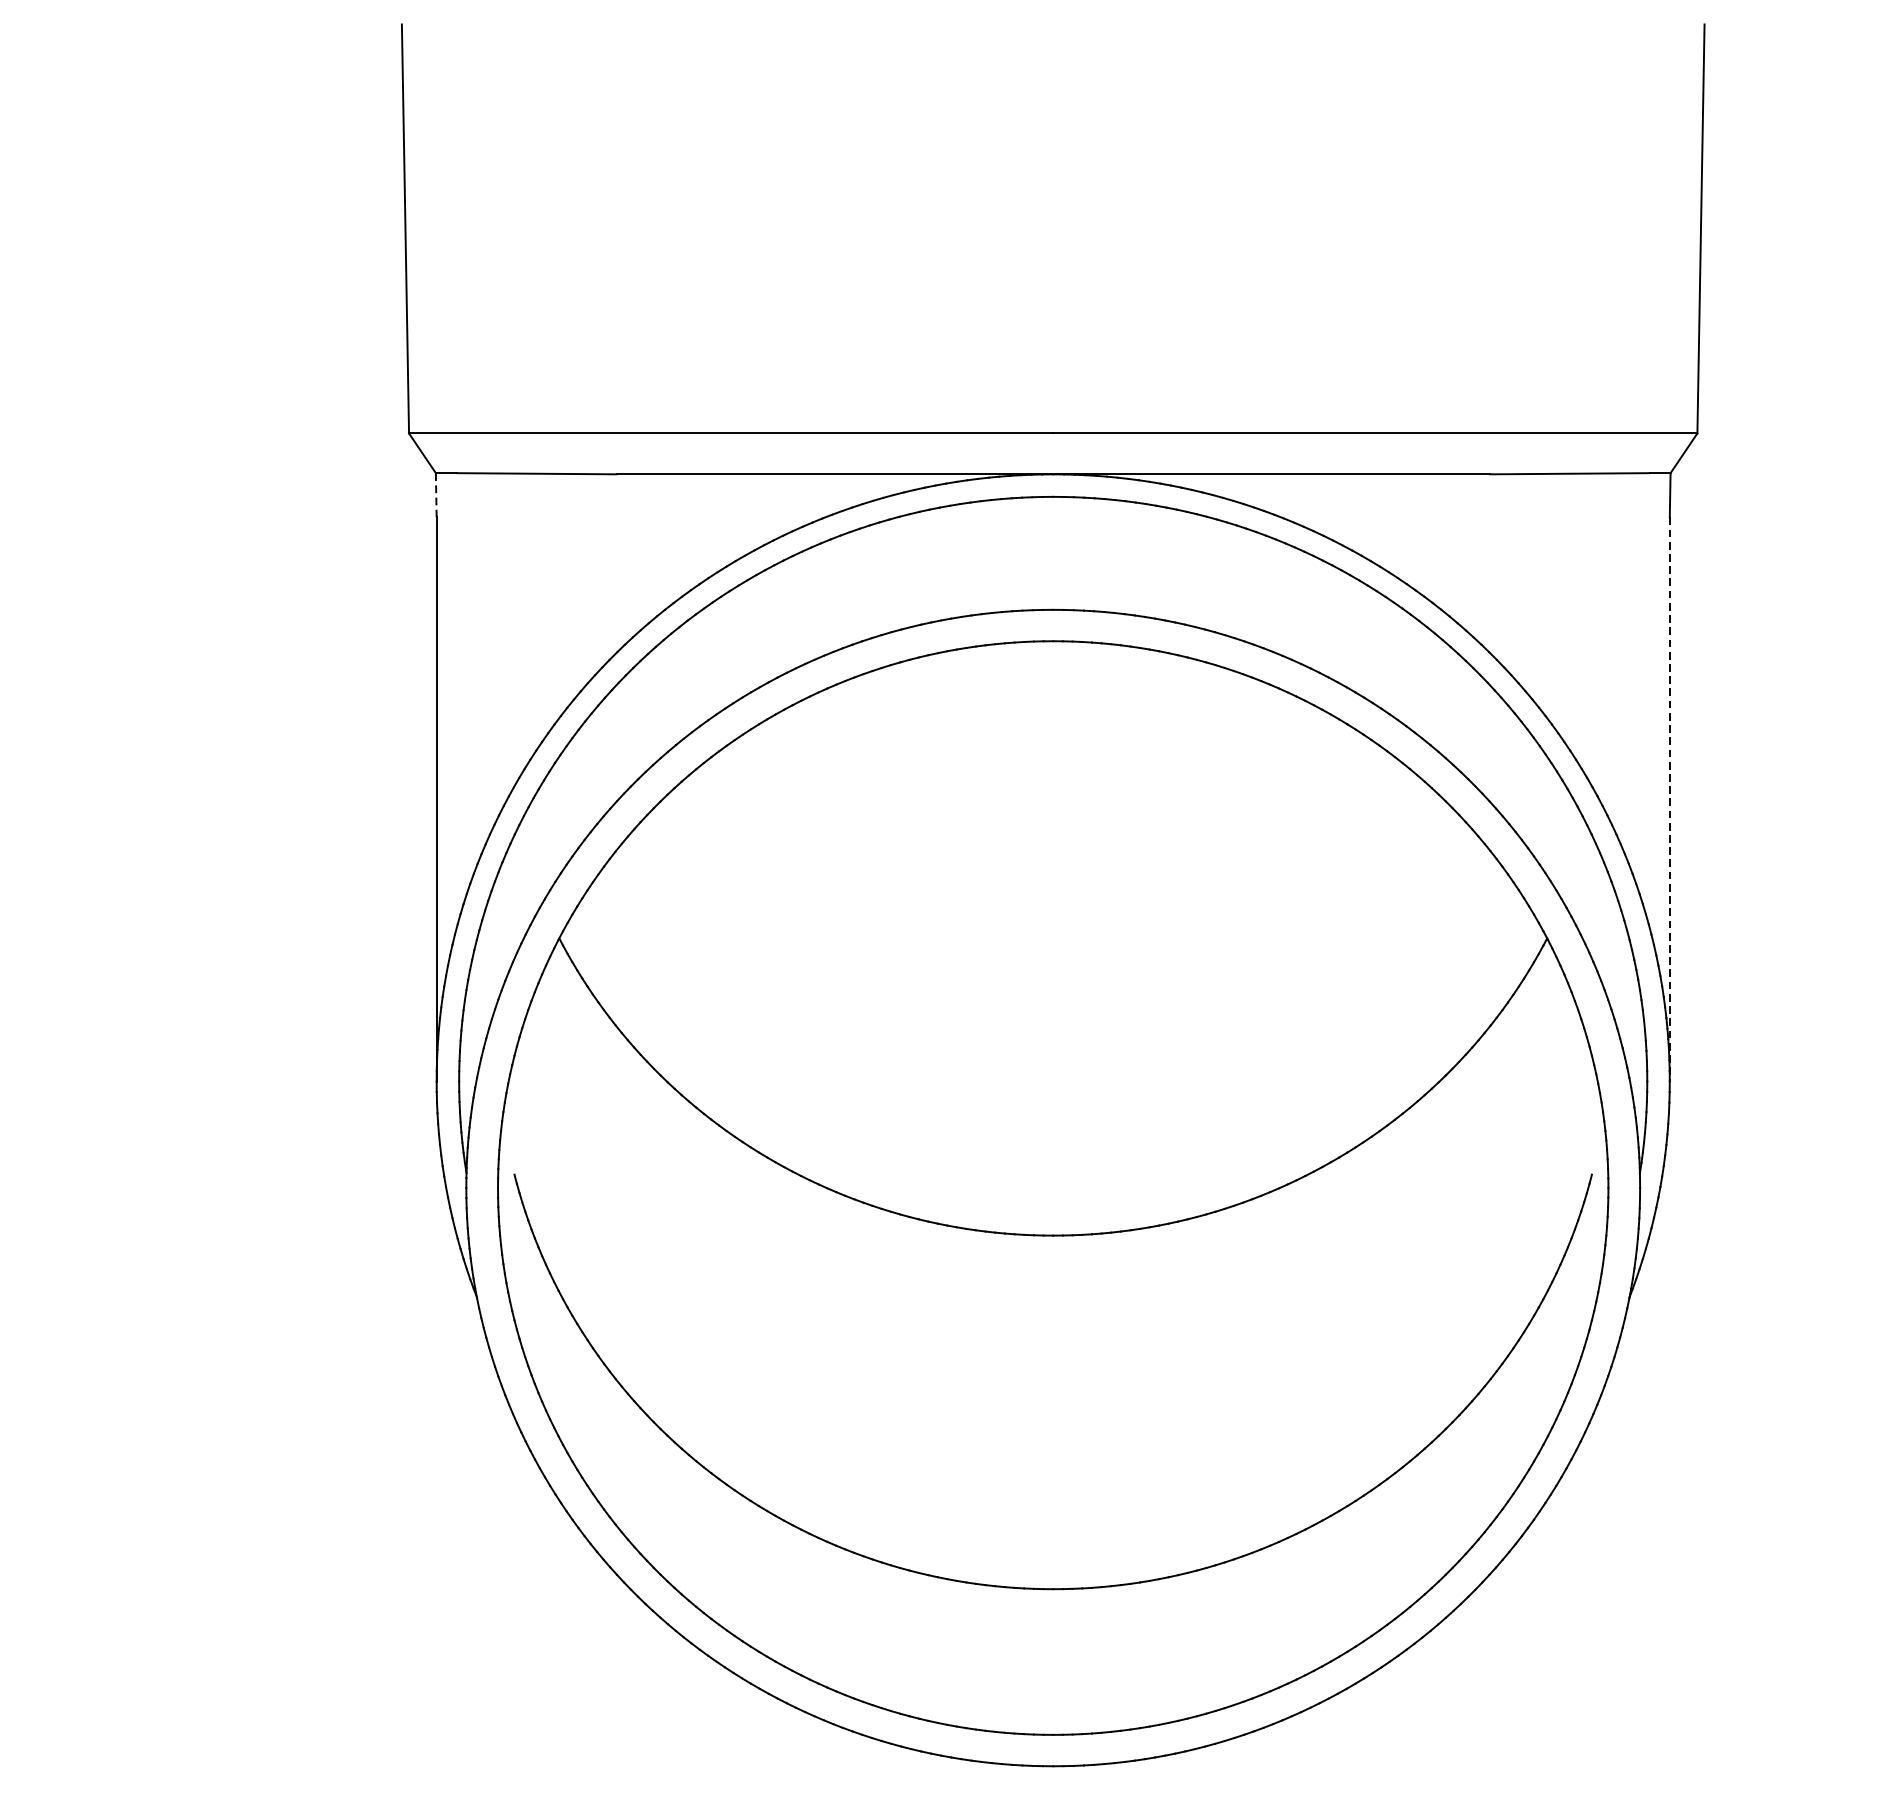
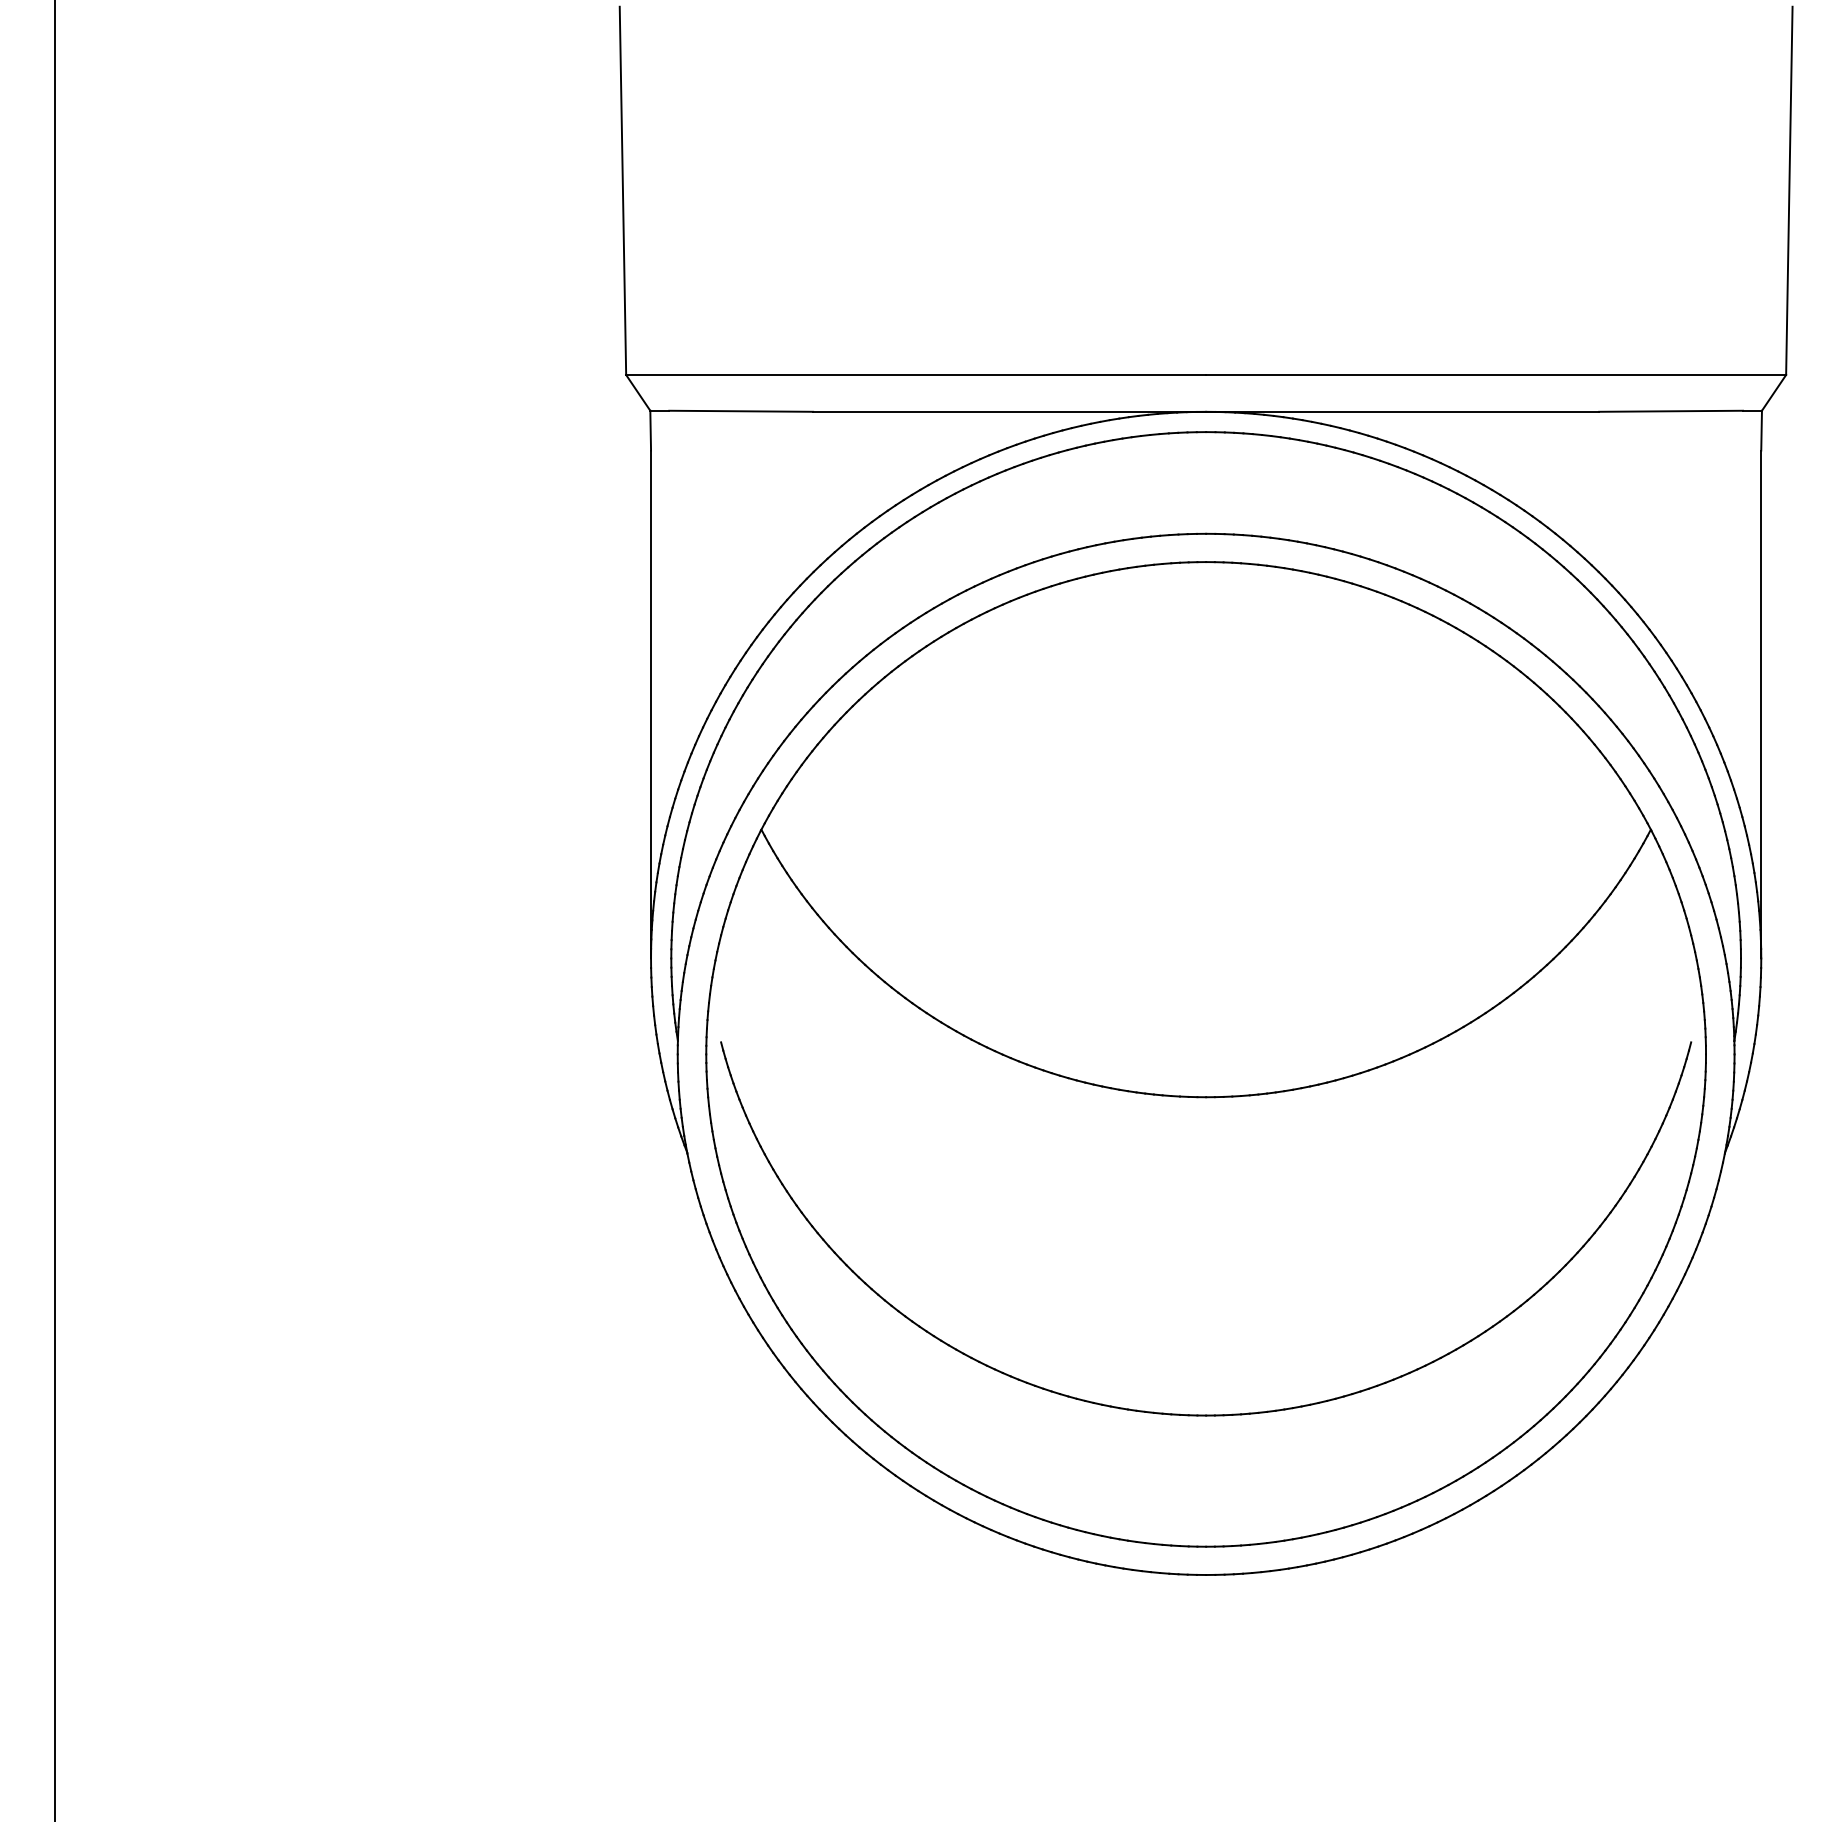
line: (436, 495) -> (650, 430), dashed -> solid
line: (1670, 799) -> (1761, 704), dashed -> solid

